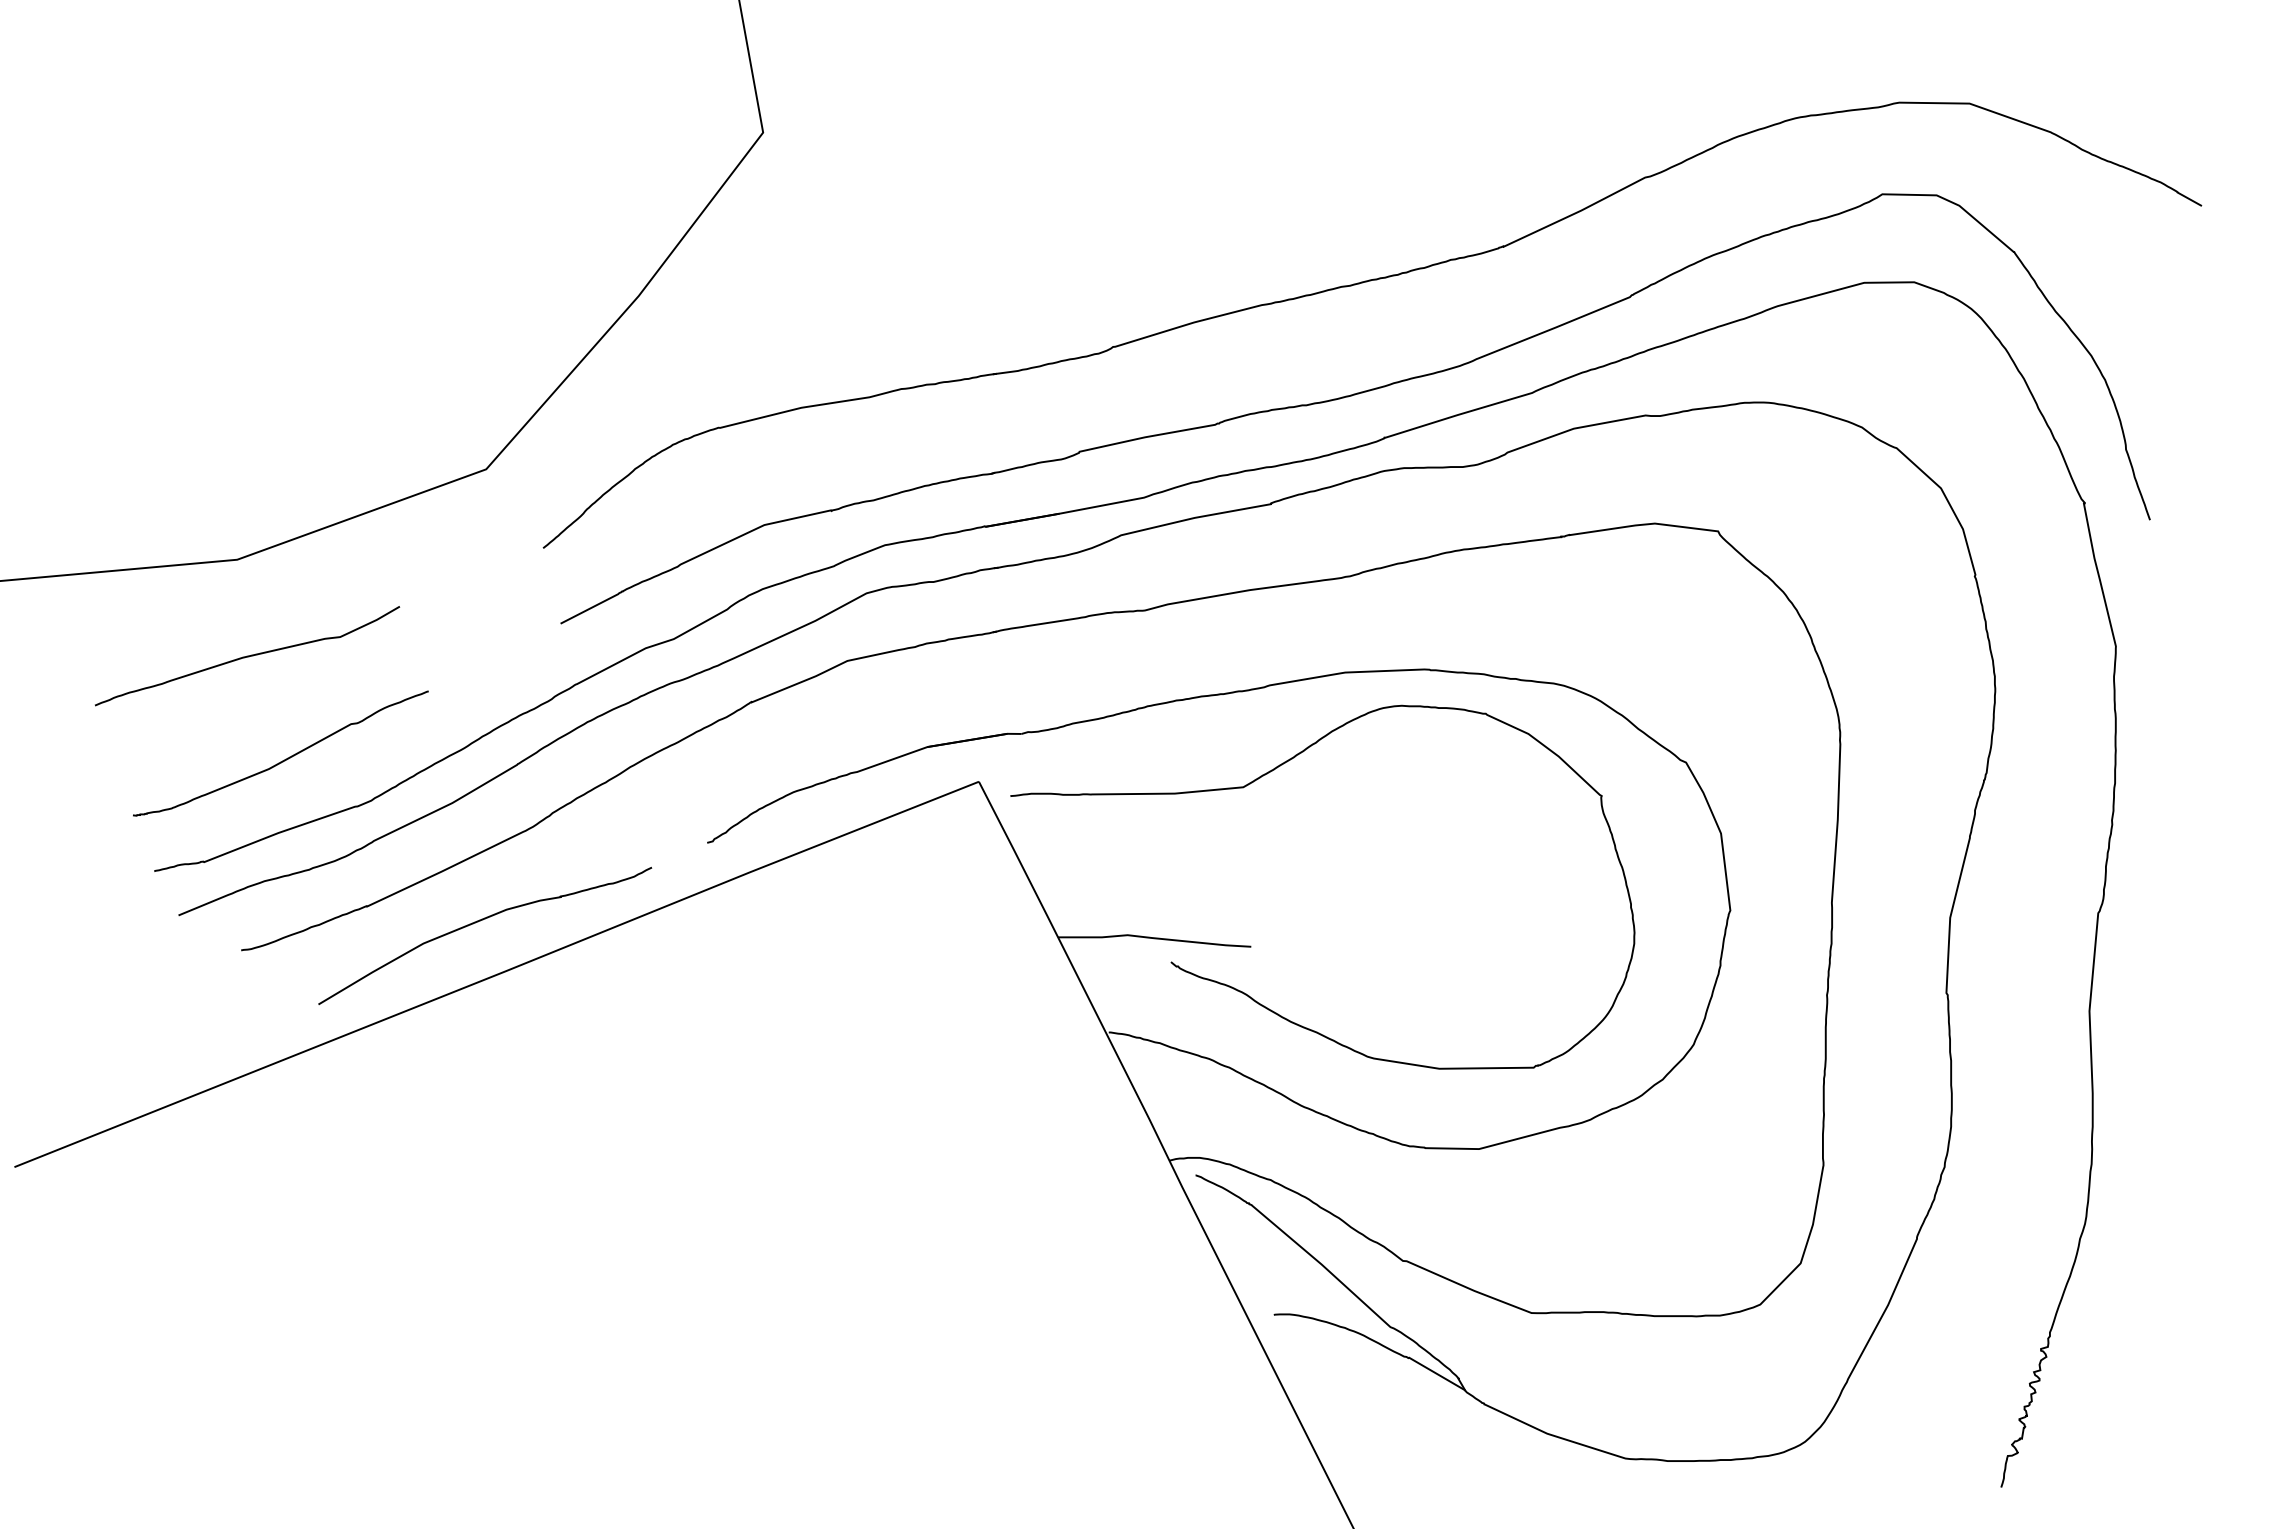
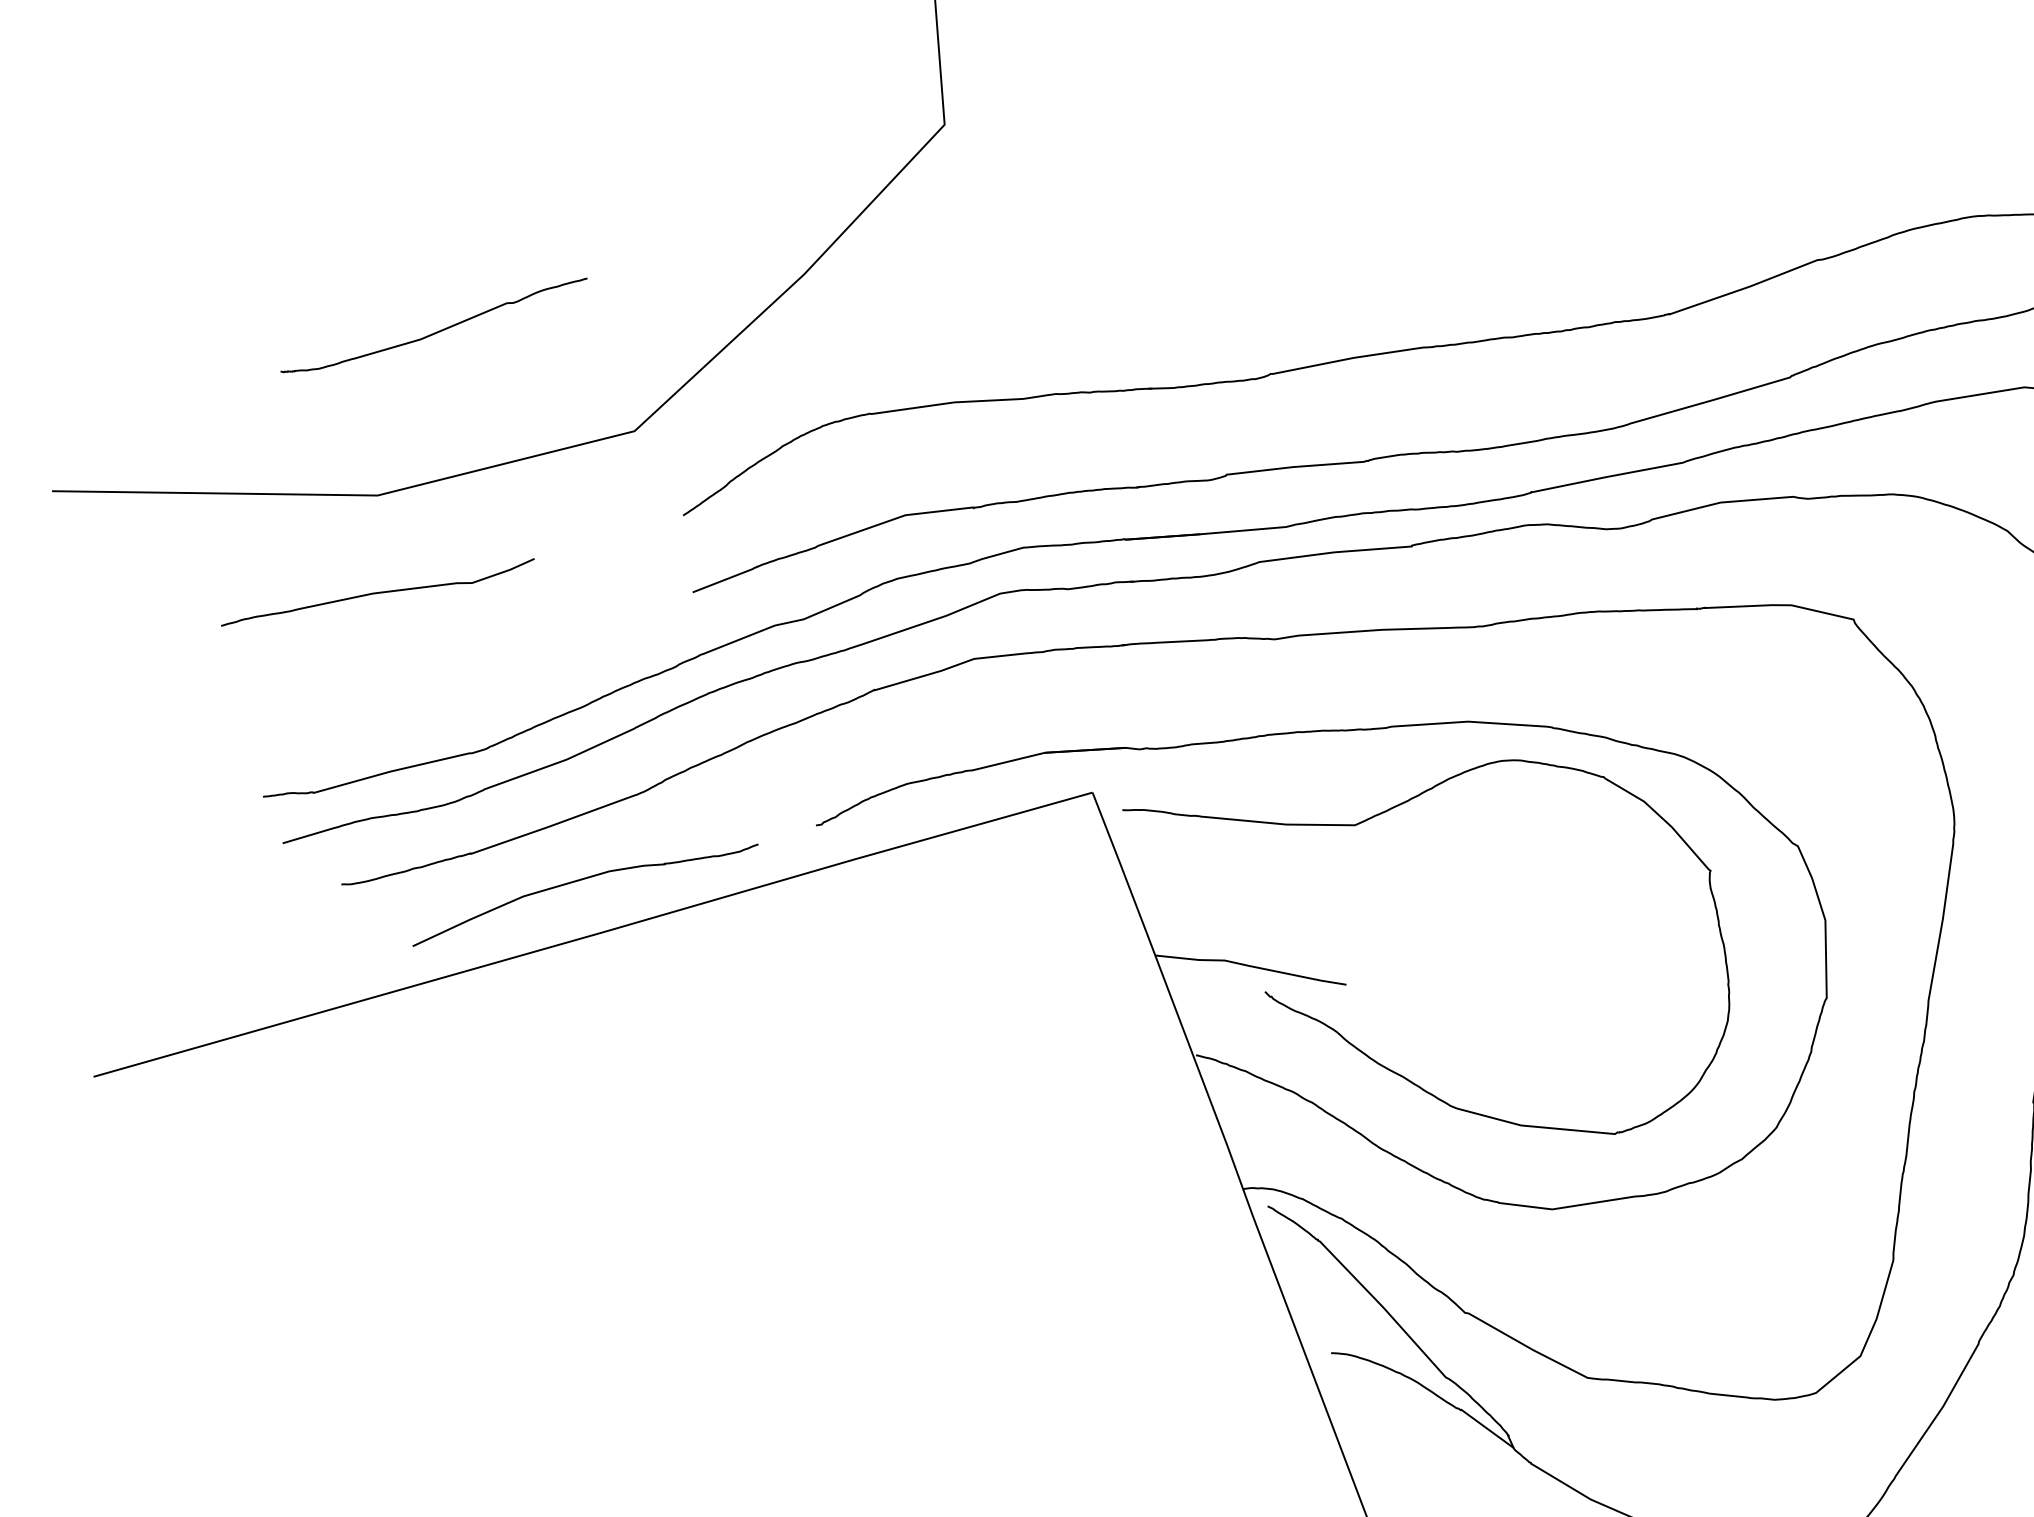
curve: (284, 759) -> (437, 331), moved

